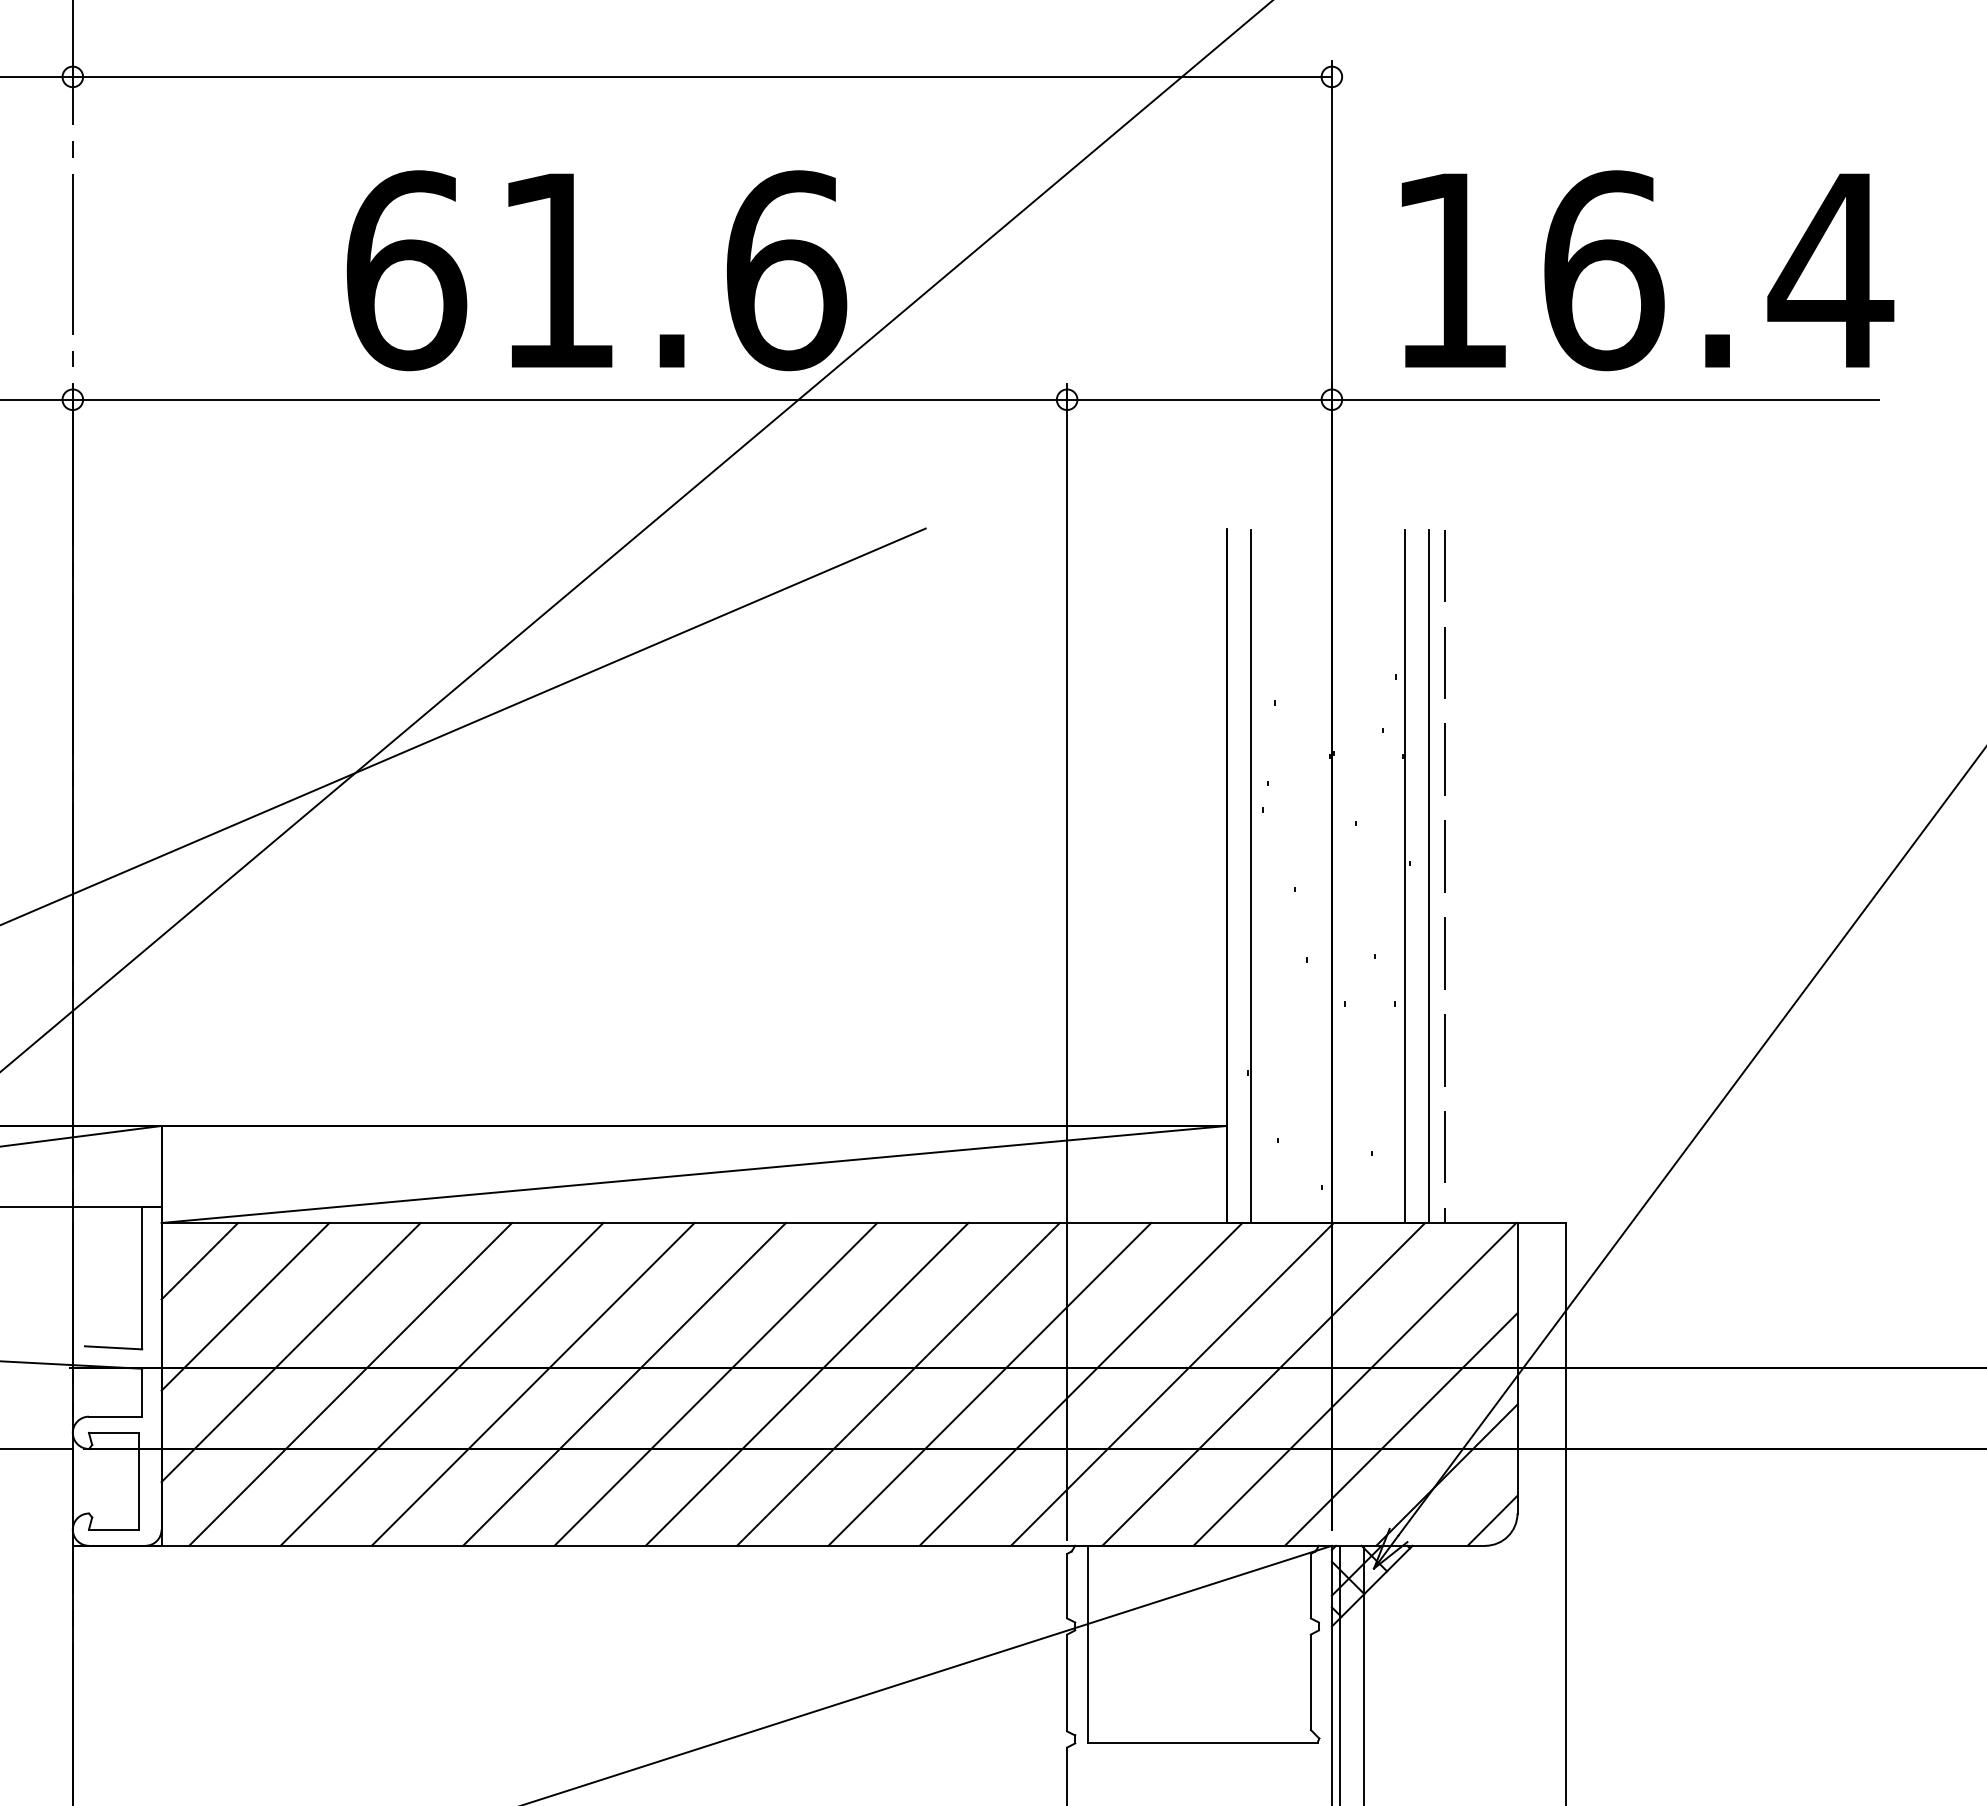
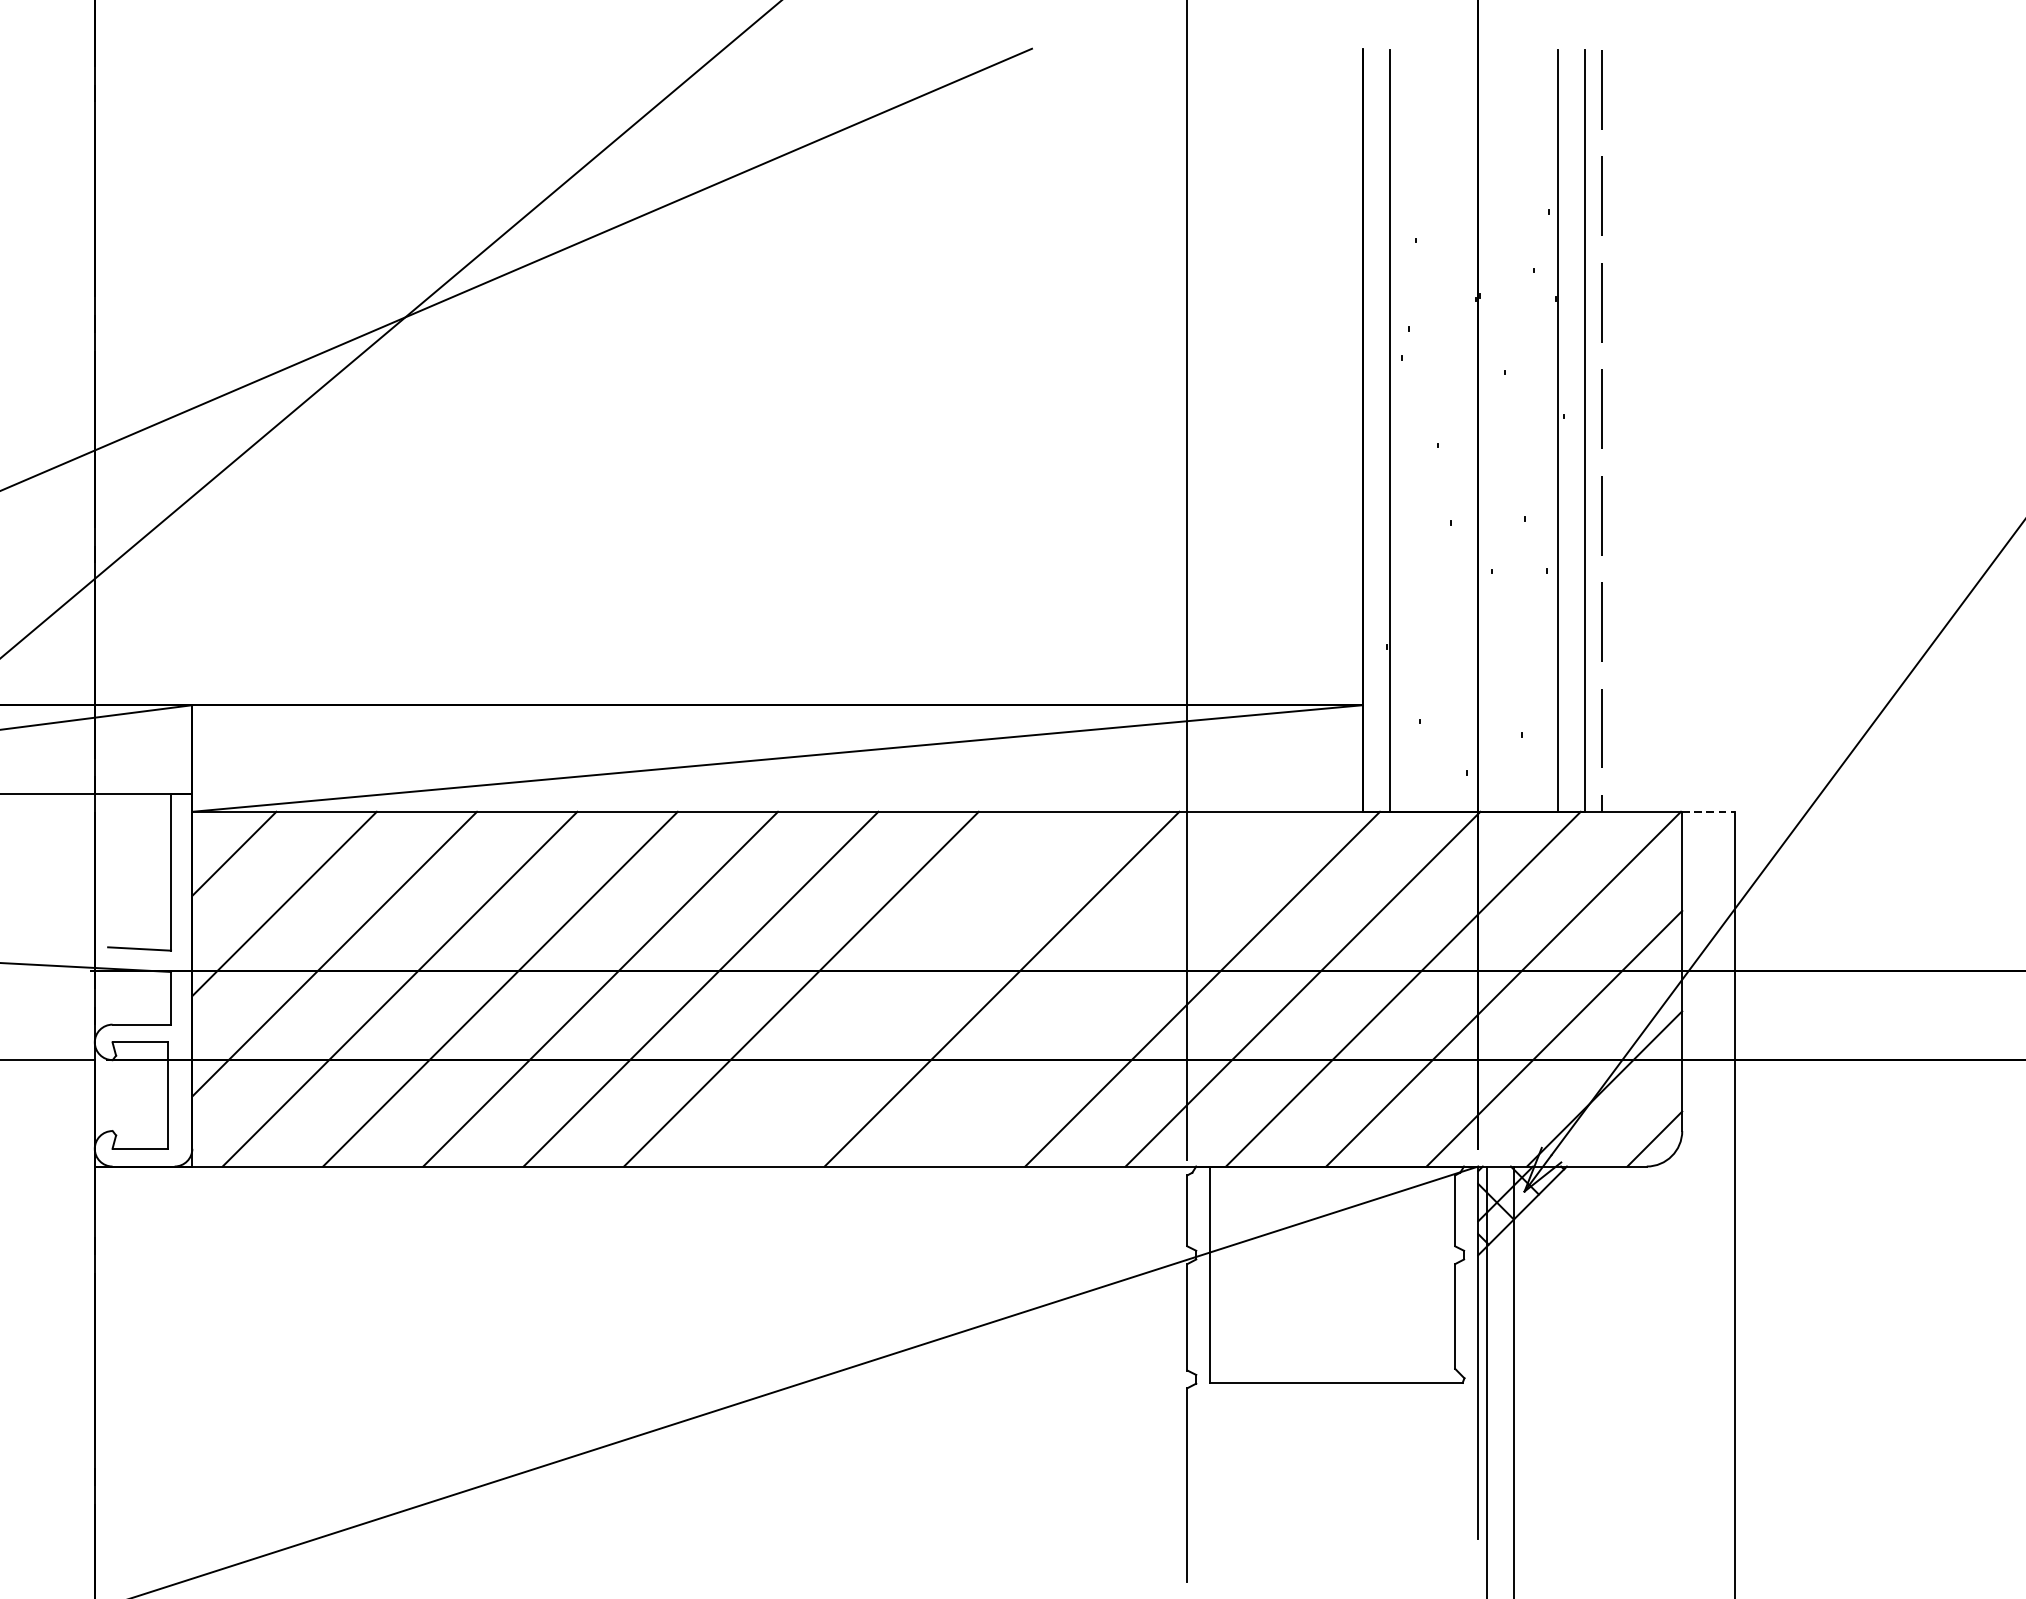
line: (1542, 1222) -> (1709, 811), solid -> dashed
line: (806, 1383) -> (900, 988), removed
line: (989, 1383) -> (1102, 988), removed

